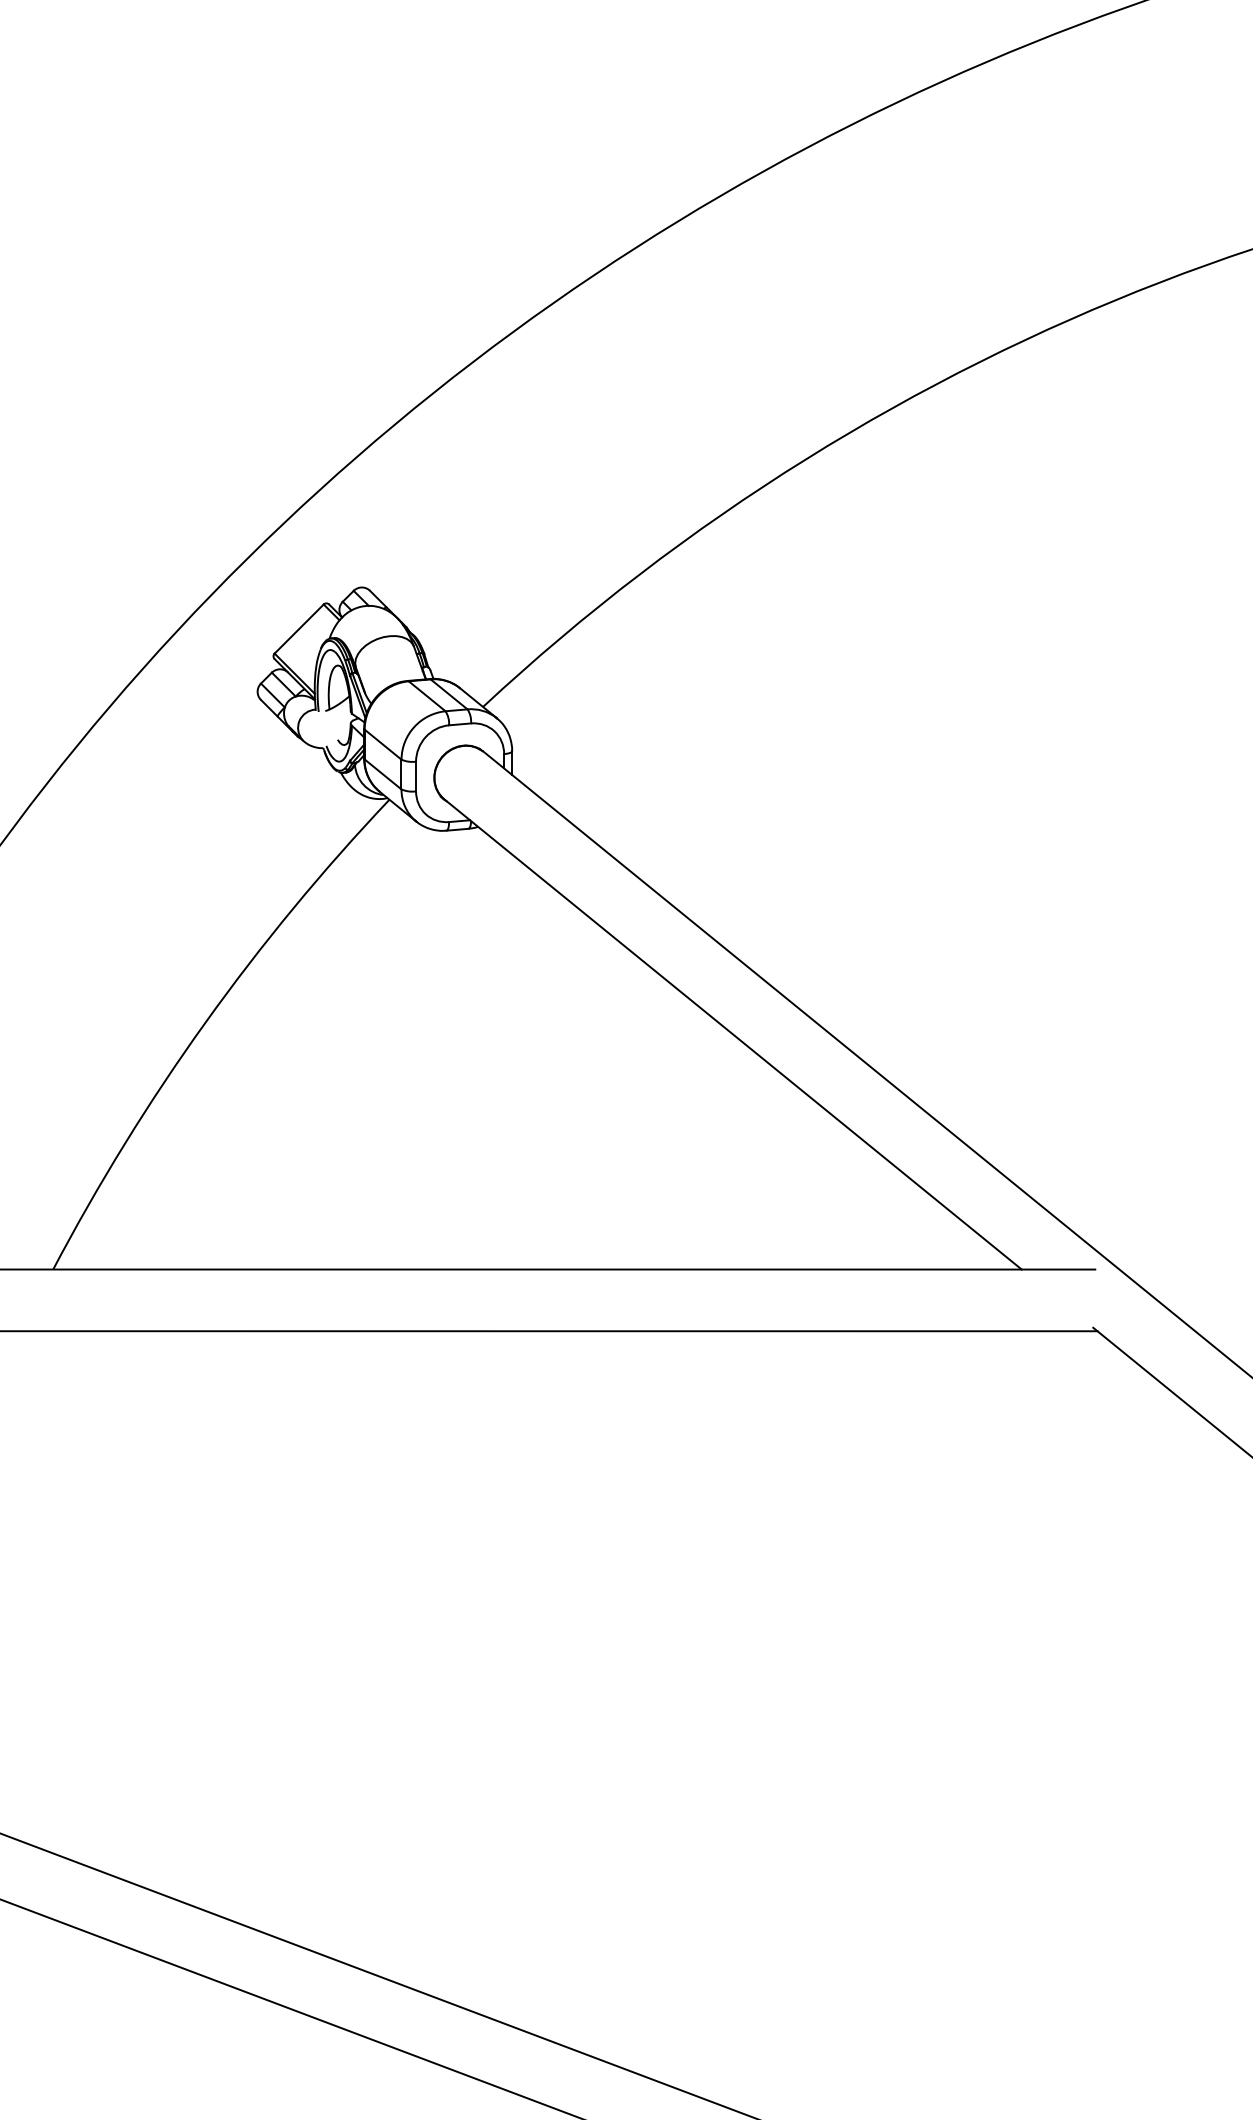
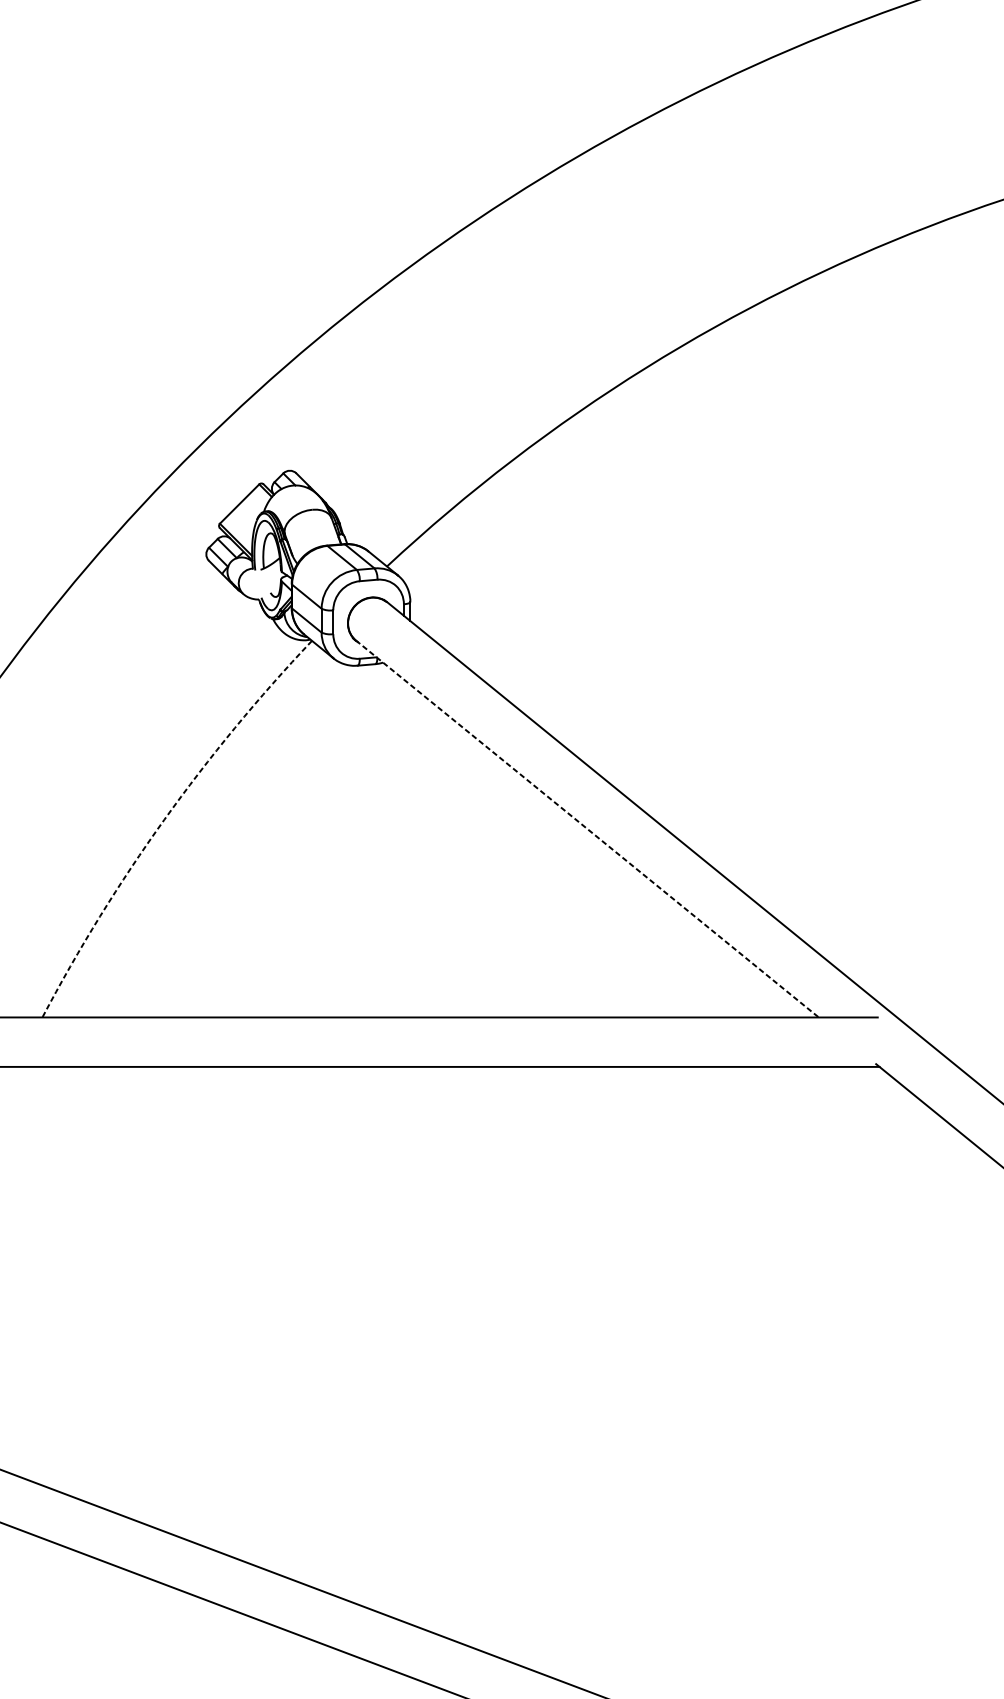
arc: (205, 1023) -> (164, 820), solid -> dashed
line: (733, 1034) -> (587, 829), solid -> dashed

